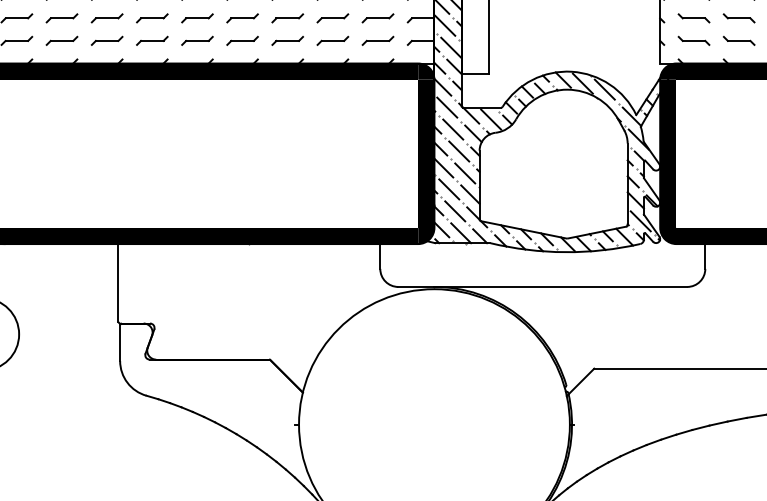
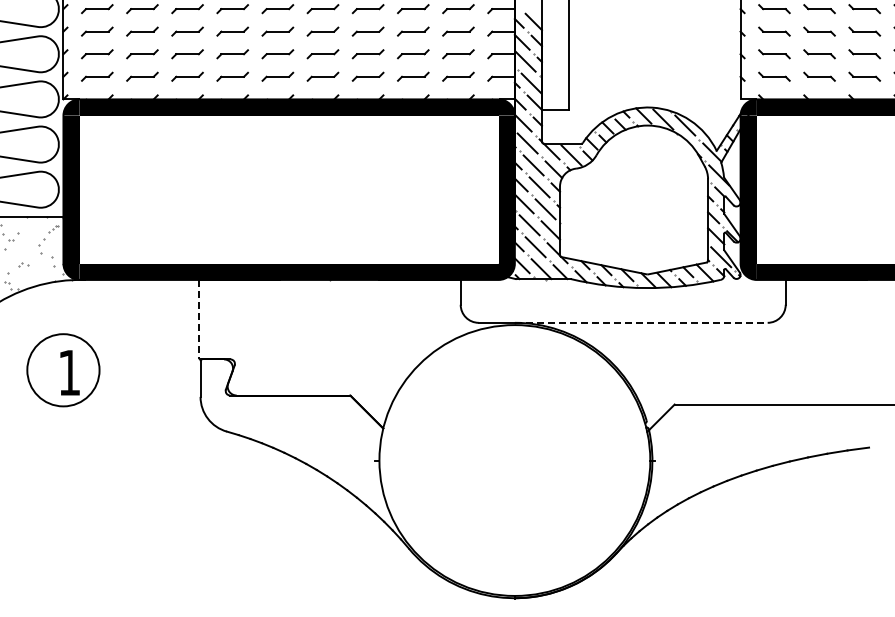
line: (118, 282) -> (198, 318), solid -> dashed
line: (561, 286) -> (641, 322), solid -> dashed

